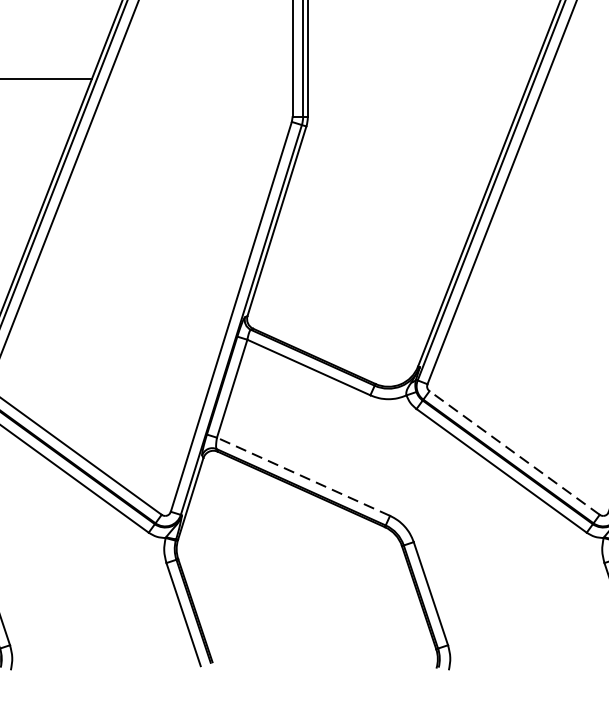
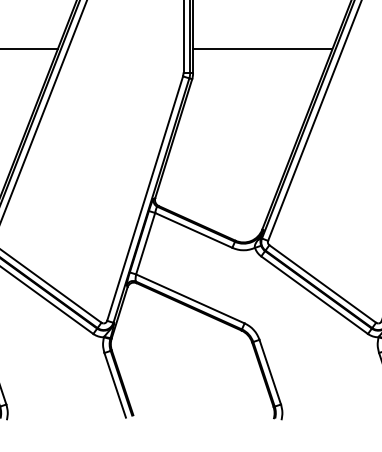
line: (418, 79) -> (262, 49), added
line: (514, 452) -> (322, 283), dashed -> solid
line: (303, 476) -> (190, 298), dashed -> solid

